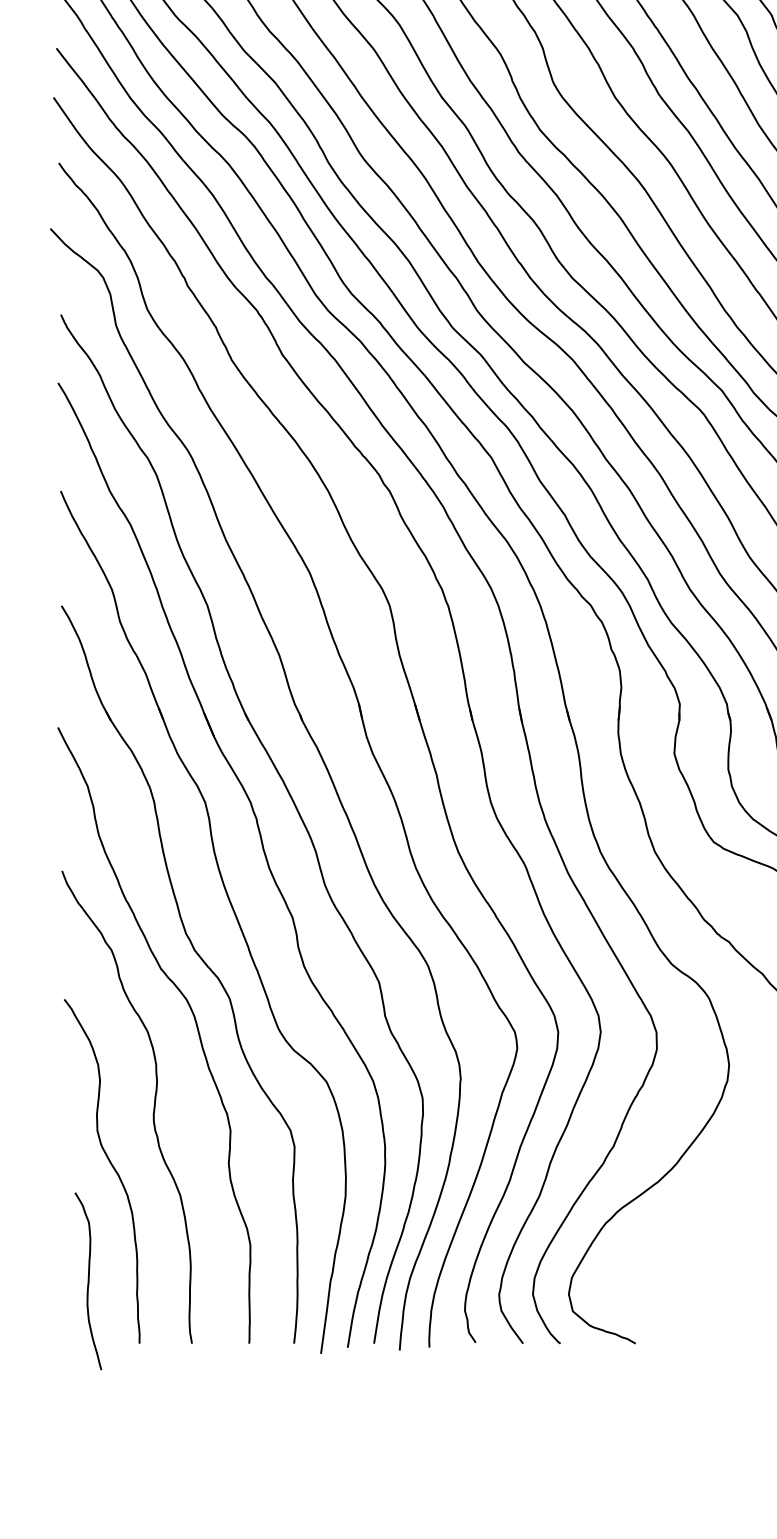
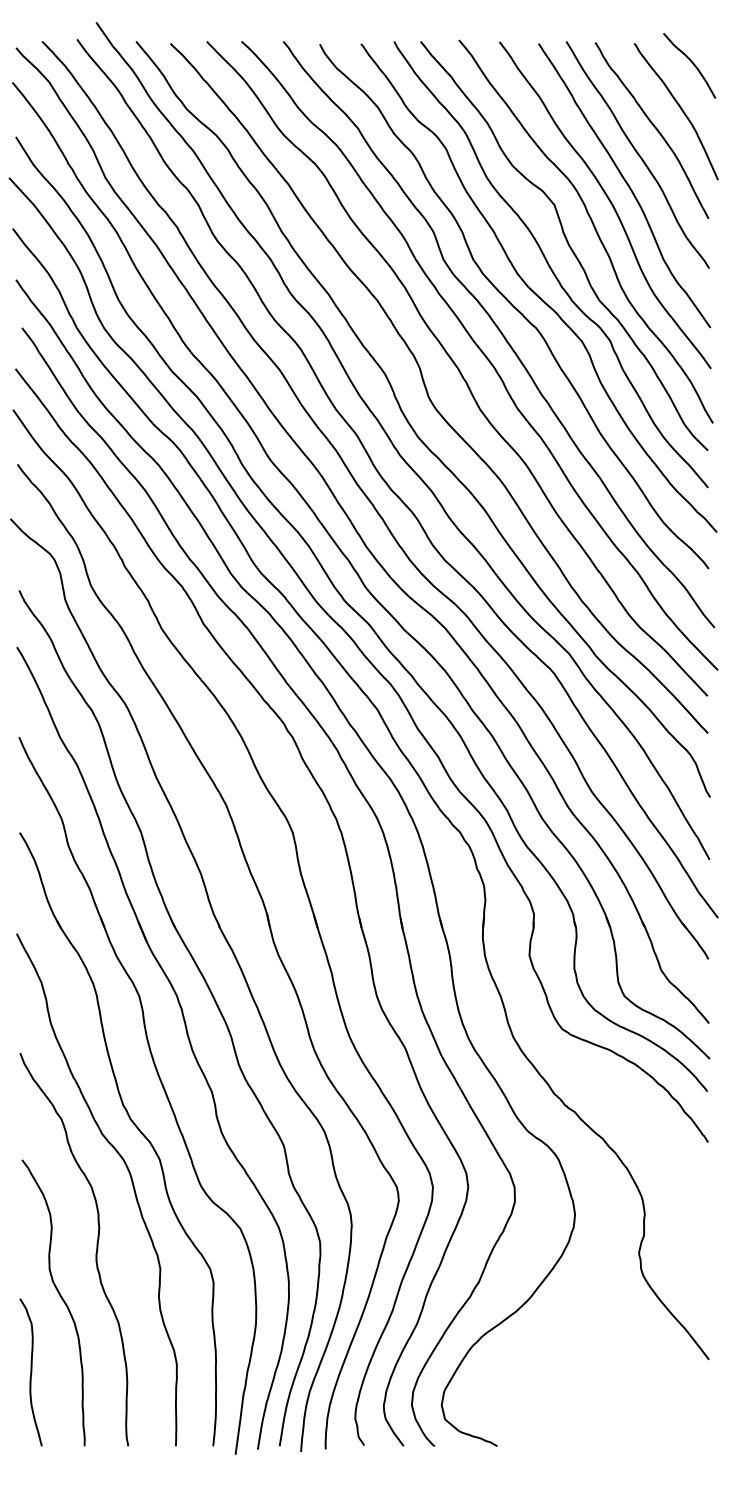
curve: (87, 1281) -> (30, 1372), moved

